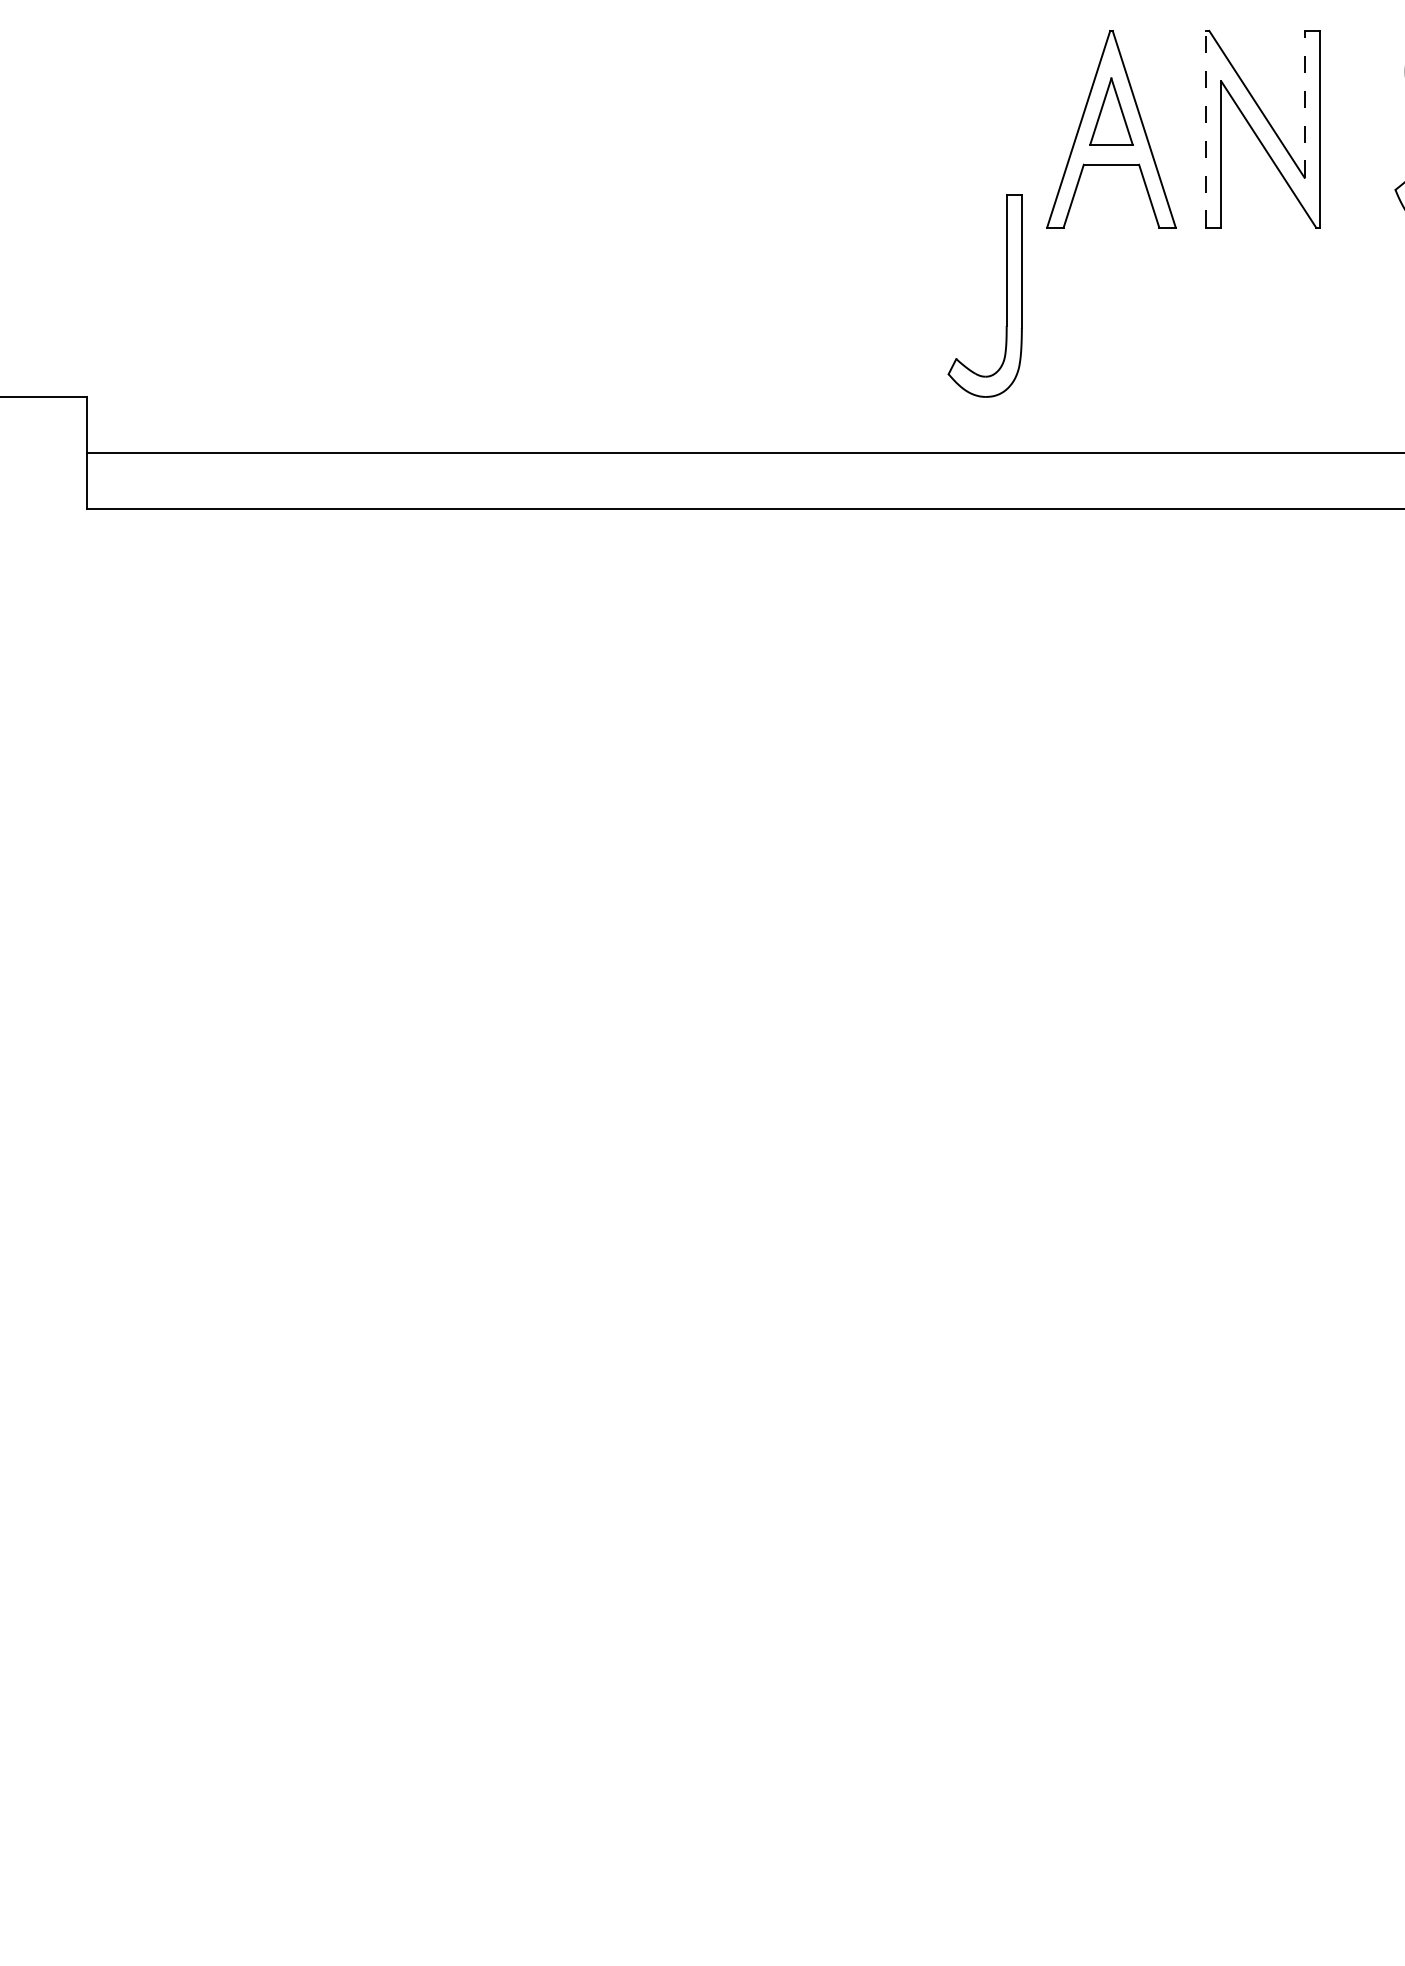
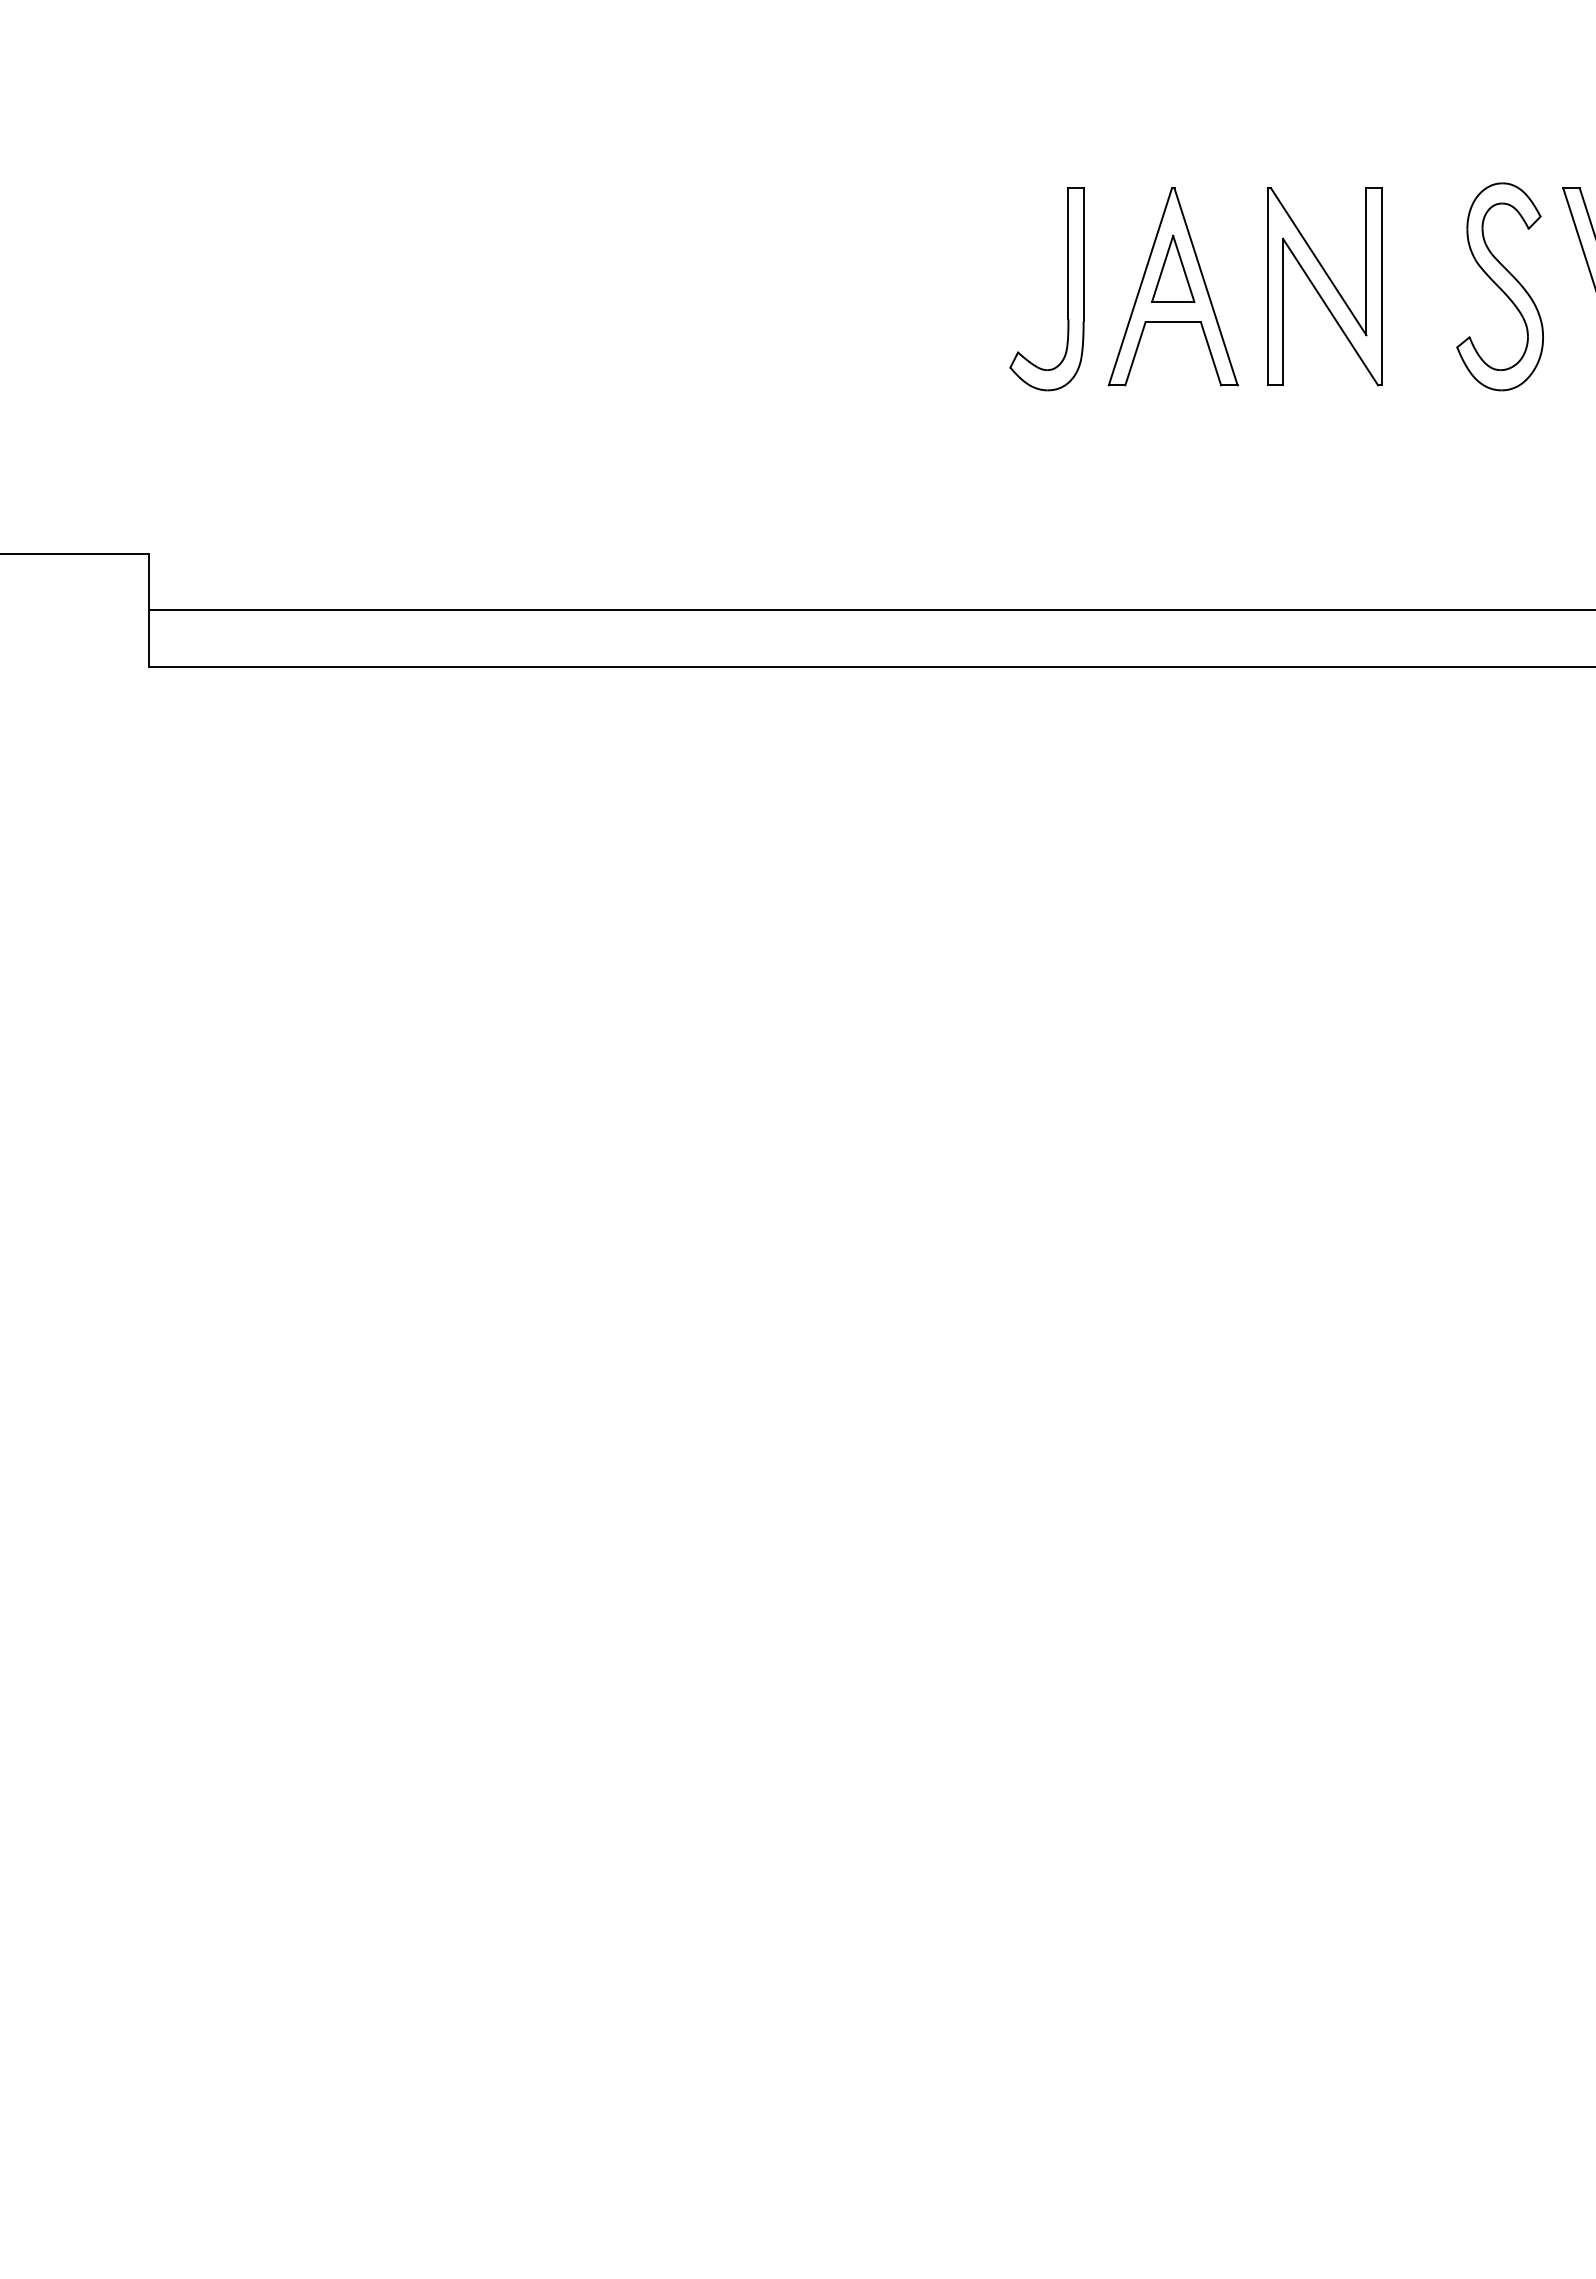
line: (1304, 104) -> (1366, 261), dashed -> solid
line: (1205, 129) -> (1267, 286), dashed -> solid
part: (1005, 296) -> (1067, 289), moved

